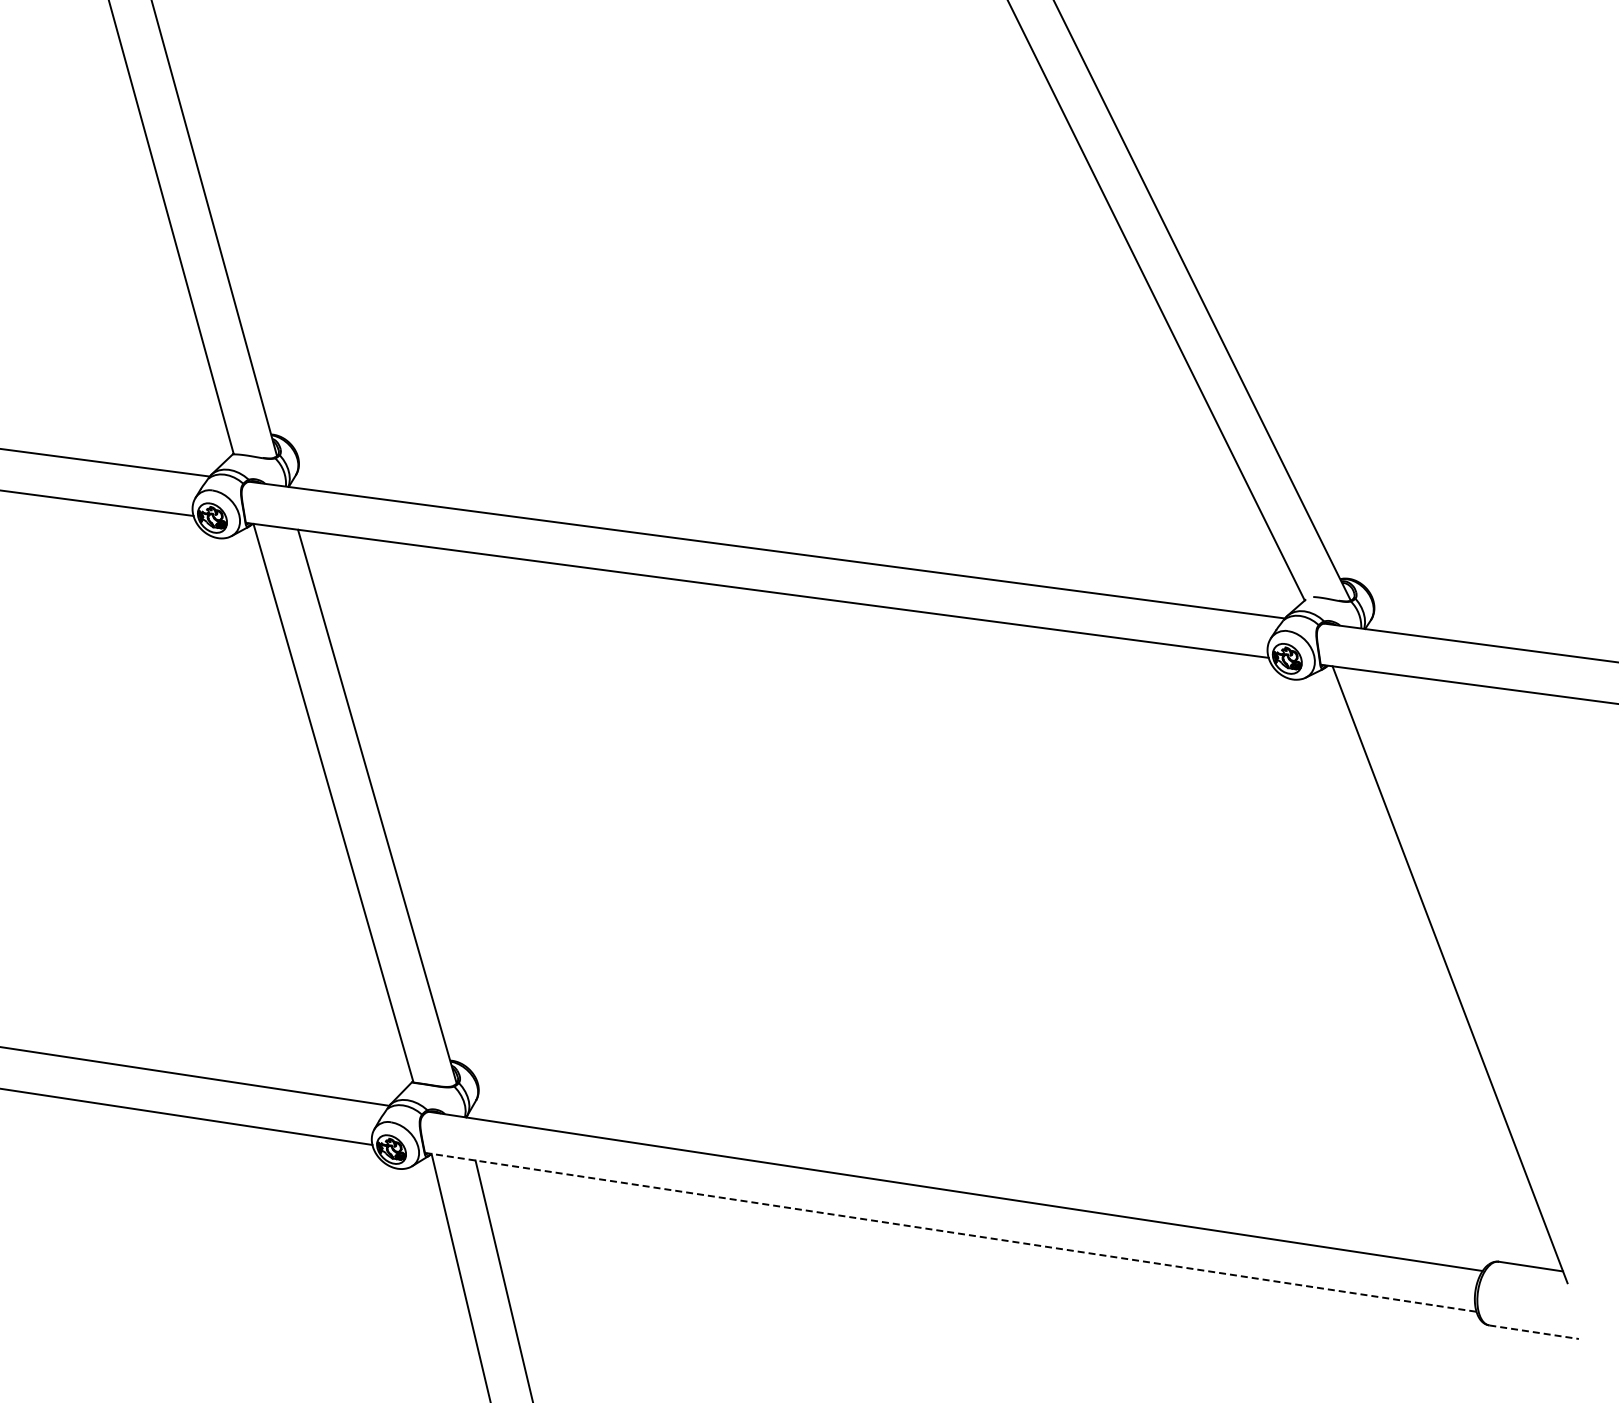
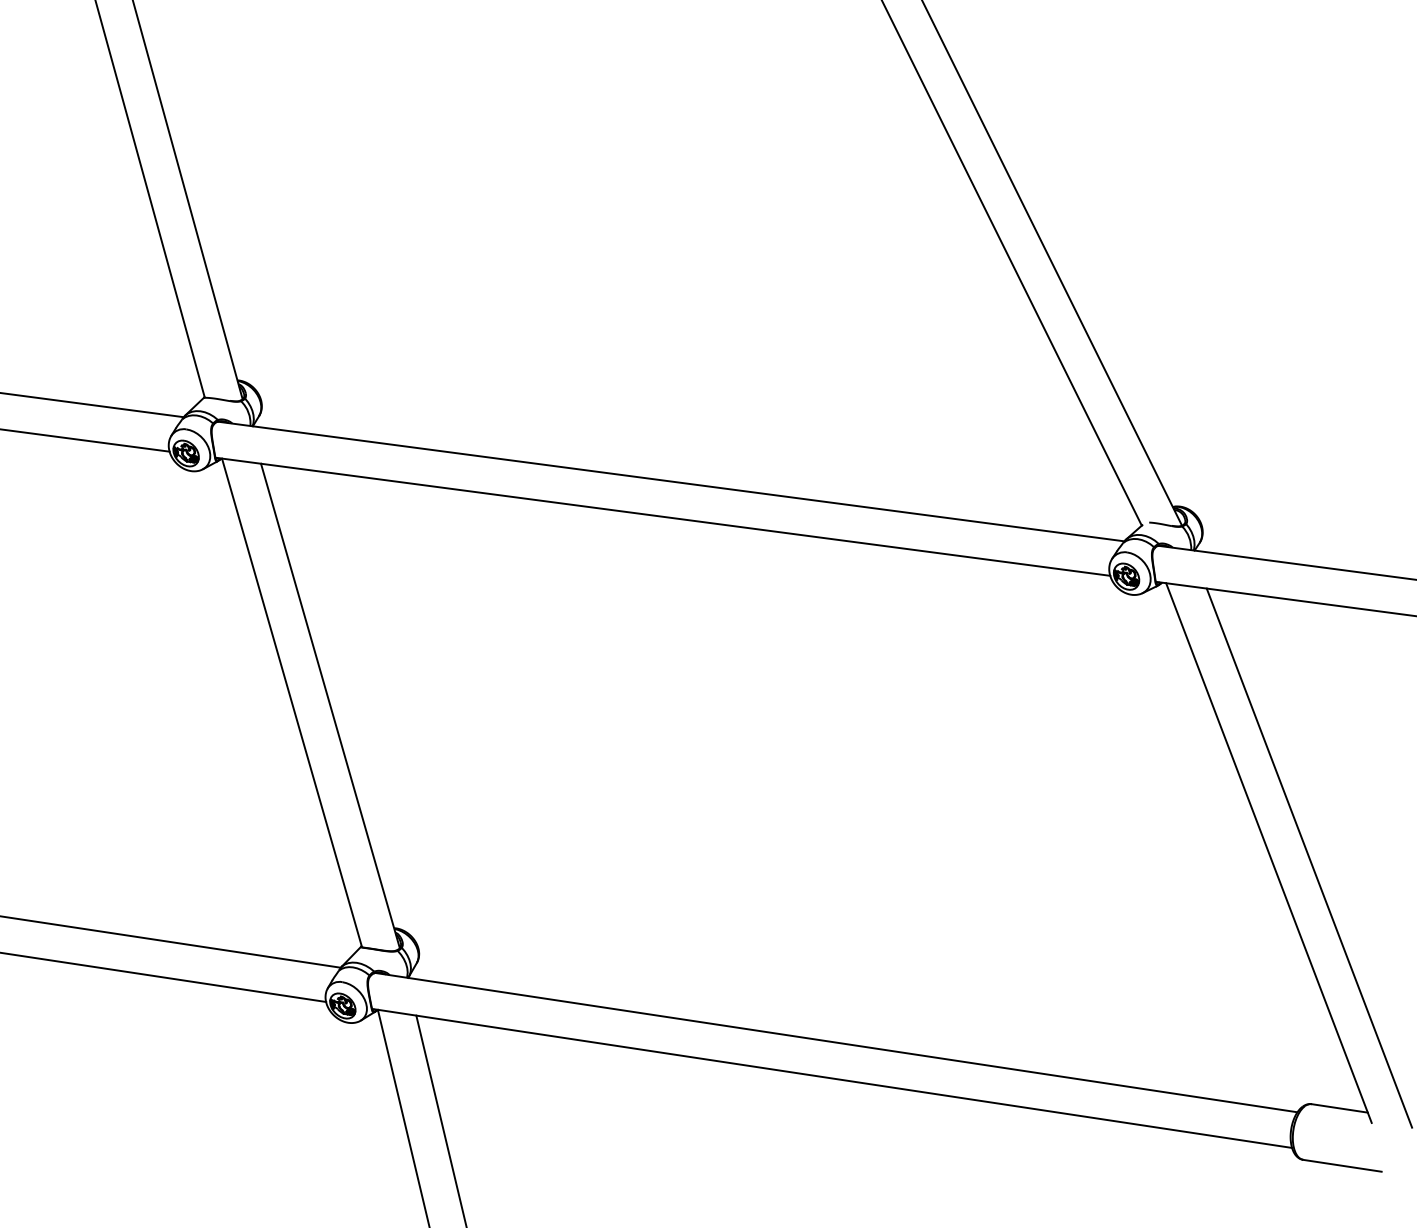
line: (1496, 980) -> (1309, 858), added
line: (950, 1232) -> (831, 1078), dashed -> solid
line: (1534, 1332) -> (1342, 1166), dashed -> solid

